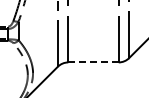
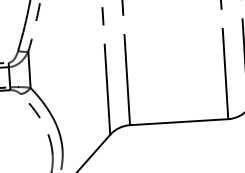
line: (94, 62) -> (181, 122), dashed -> solid

